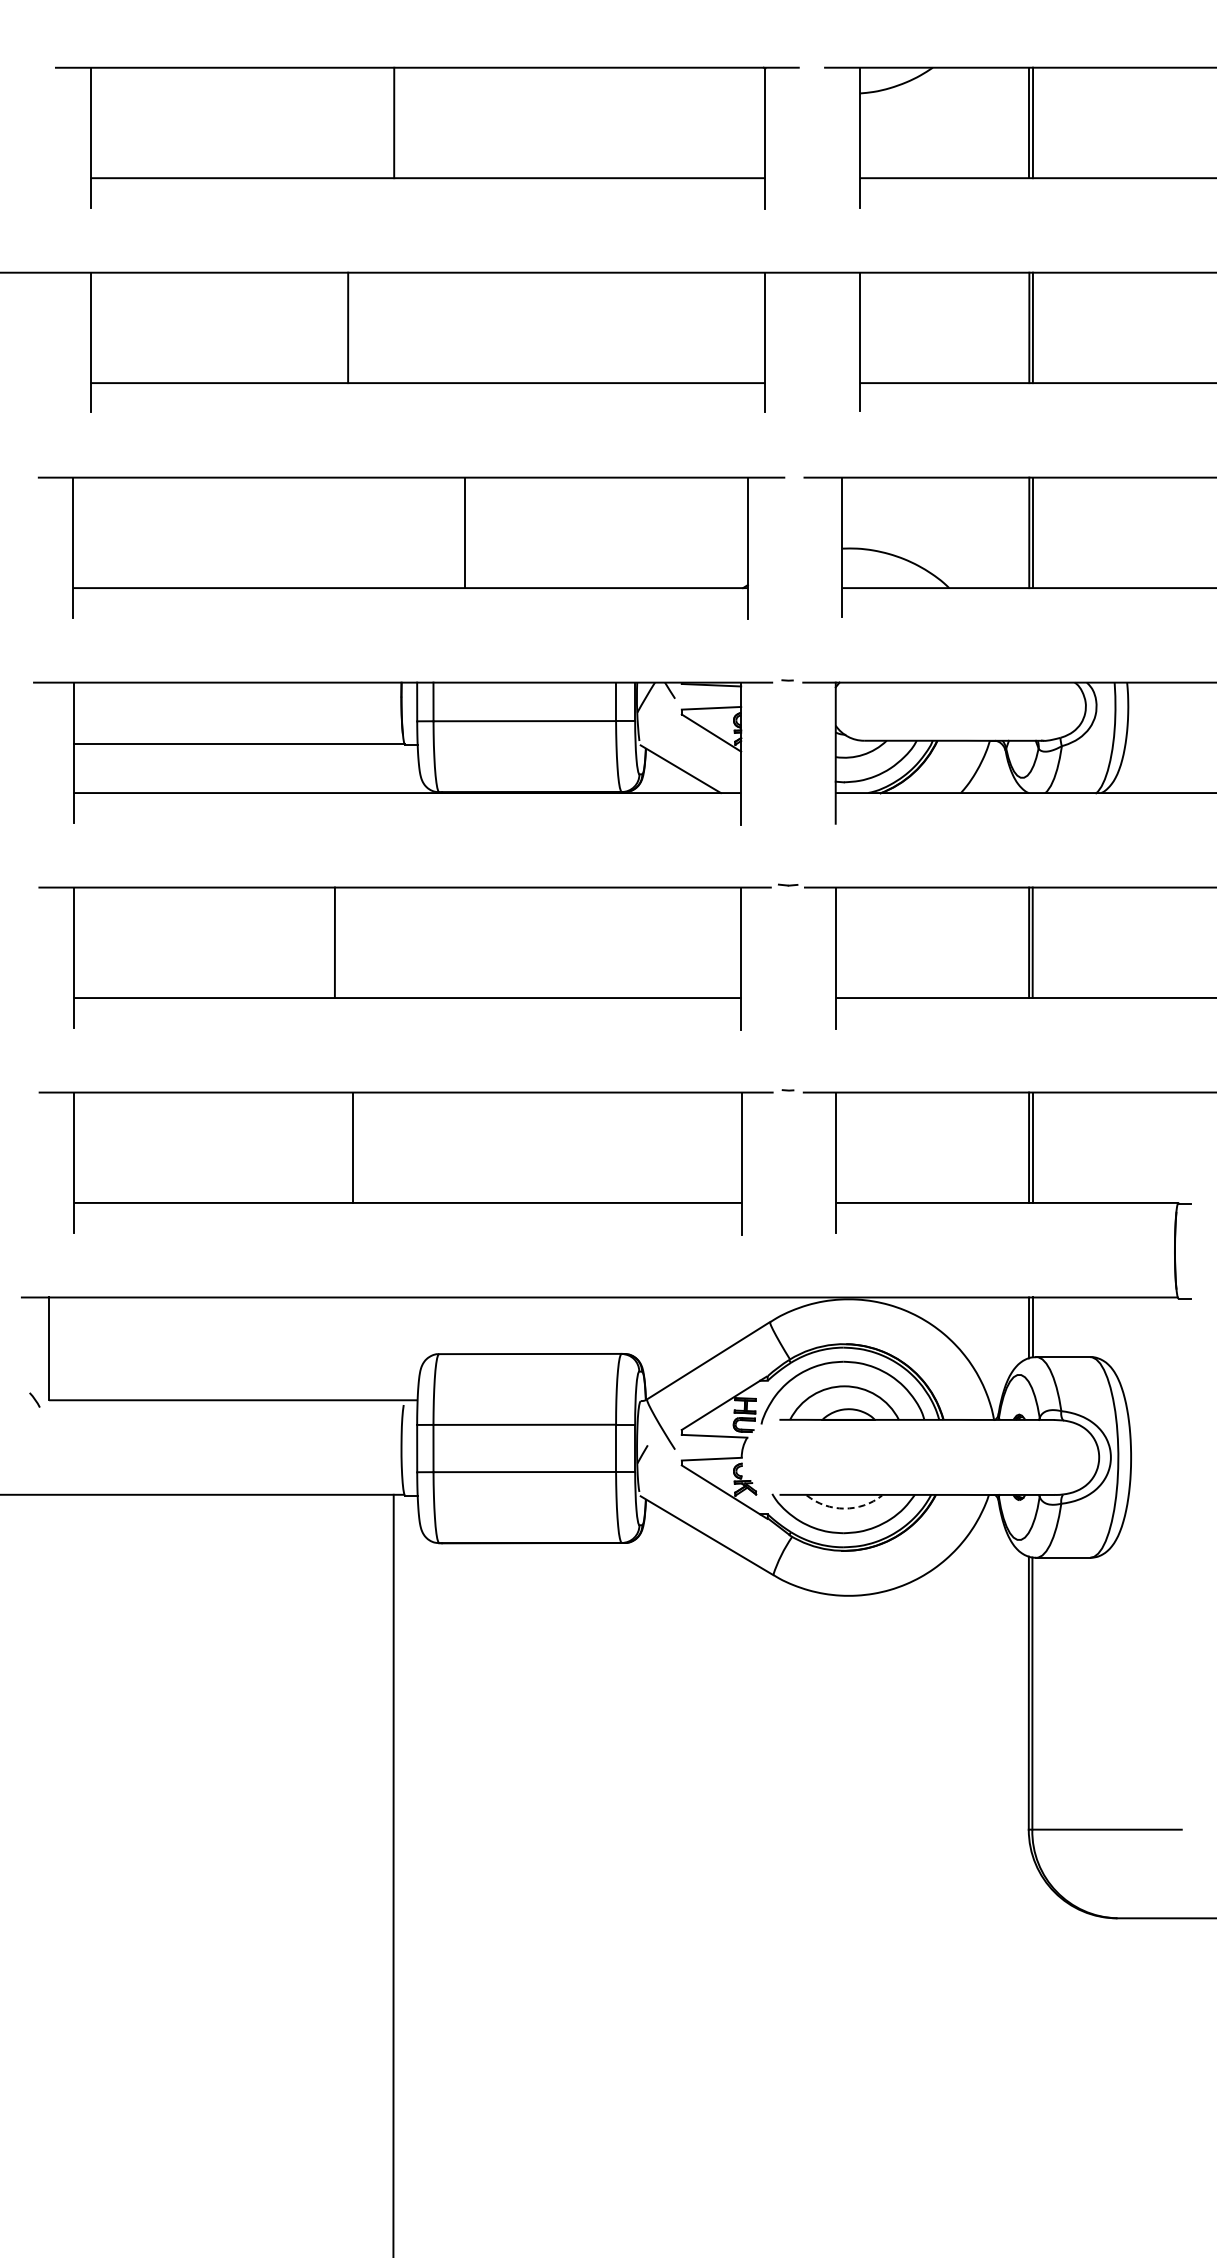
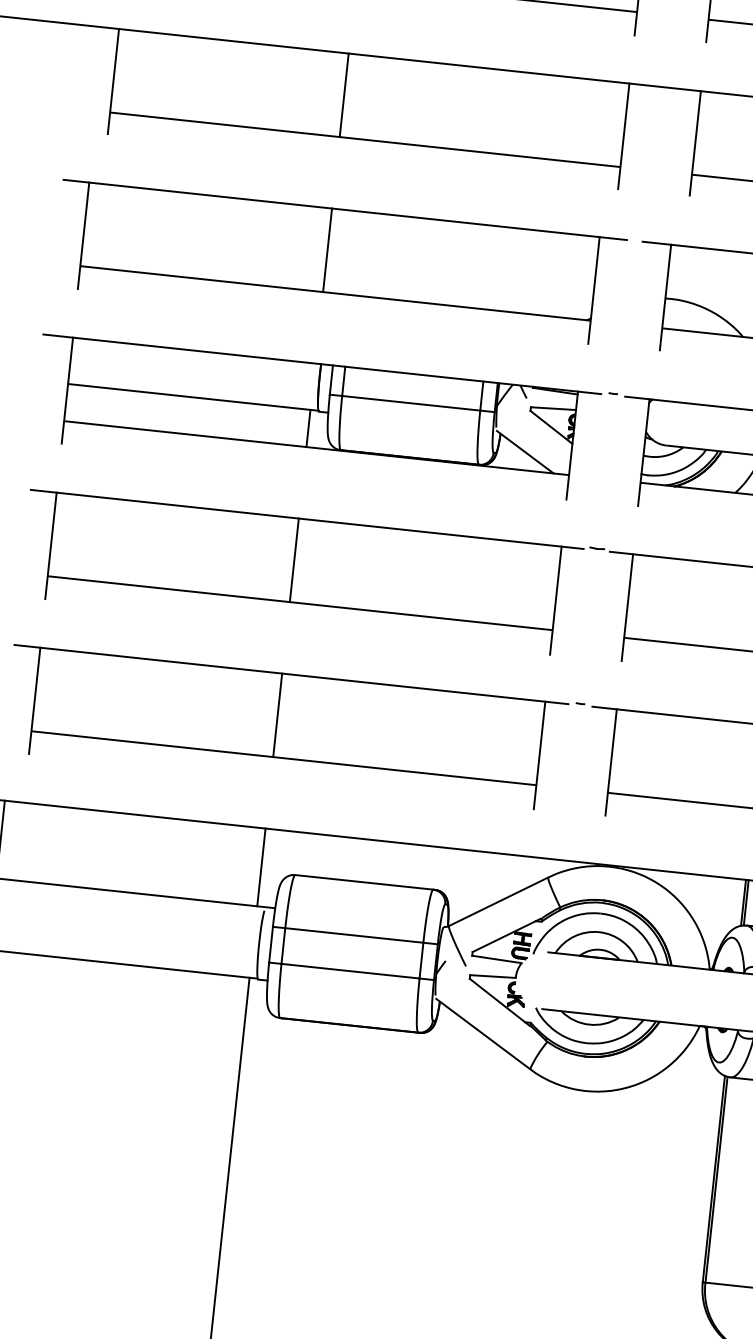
line: (348, 327) -> (344, 95), moved
line: (465, 532) -> (327, 250), moved
line: (393, 768) -> (308, 428), added
line: (334, 942) -> (294, 560), moved
line: (352, 1147) -> (277, 715), moved
line: (393, 1348) -> (261, 867), added
arc: (844, 1508) -> (589, 1024), dashed -> solid

